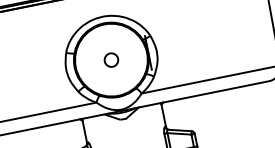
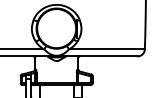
circle: (111, 59) -> (56, 28), removed

